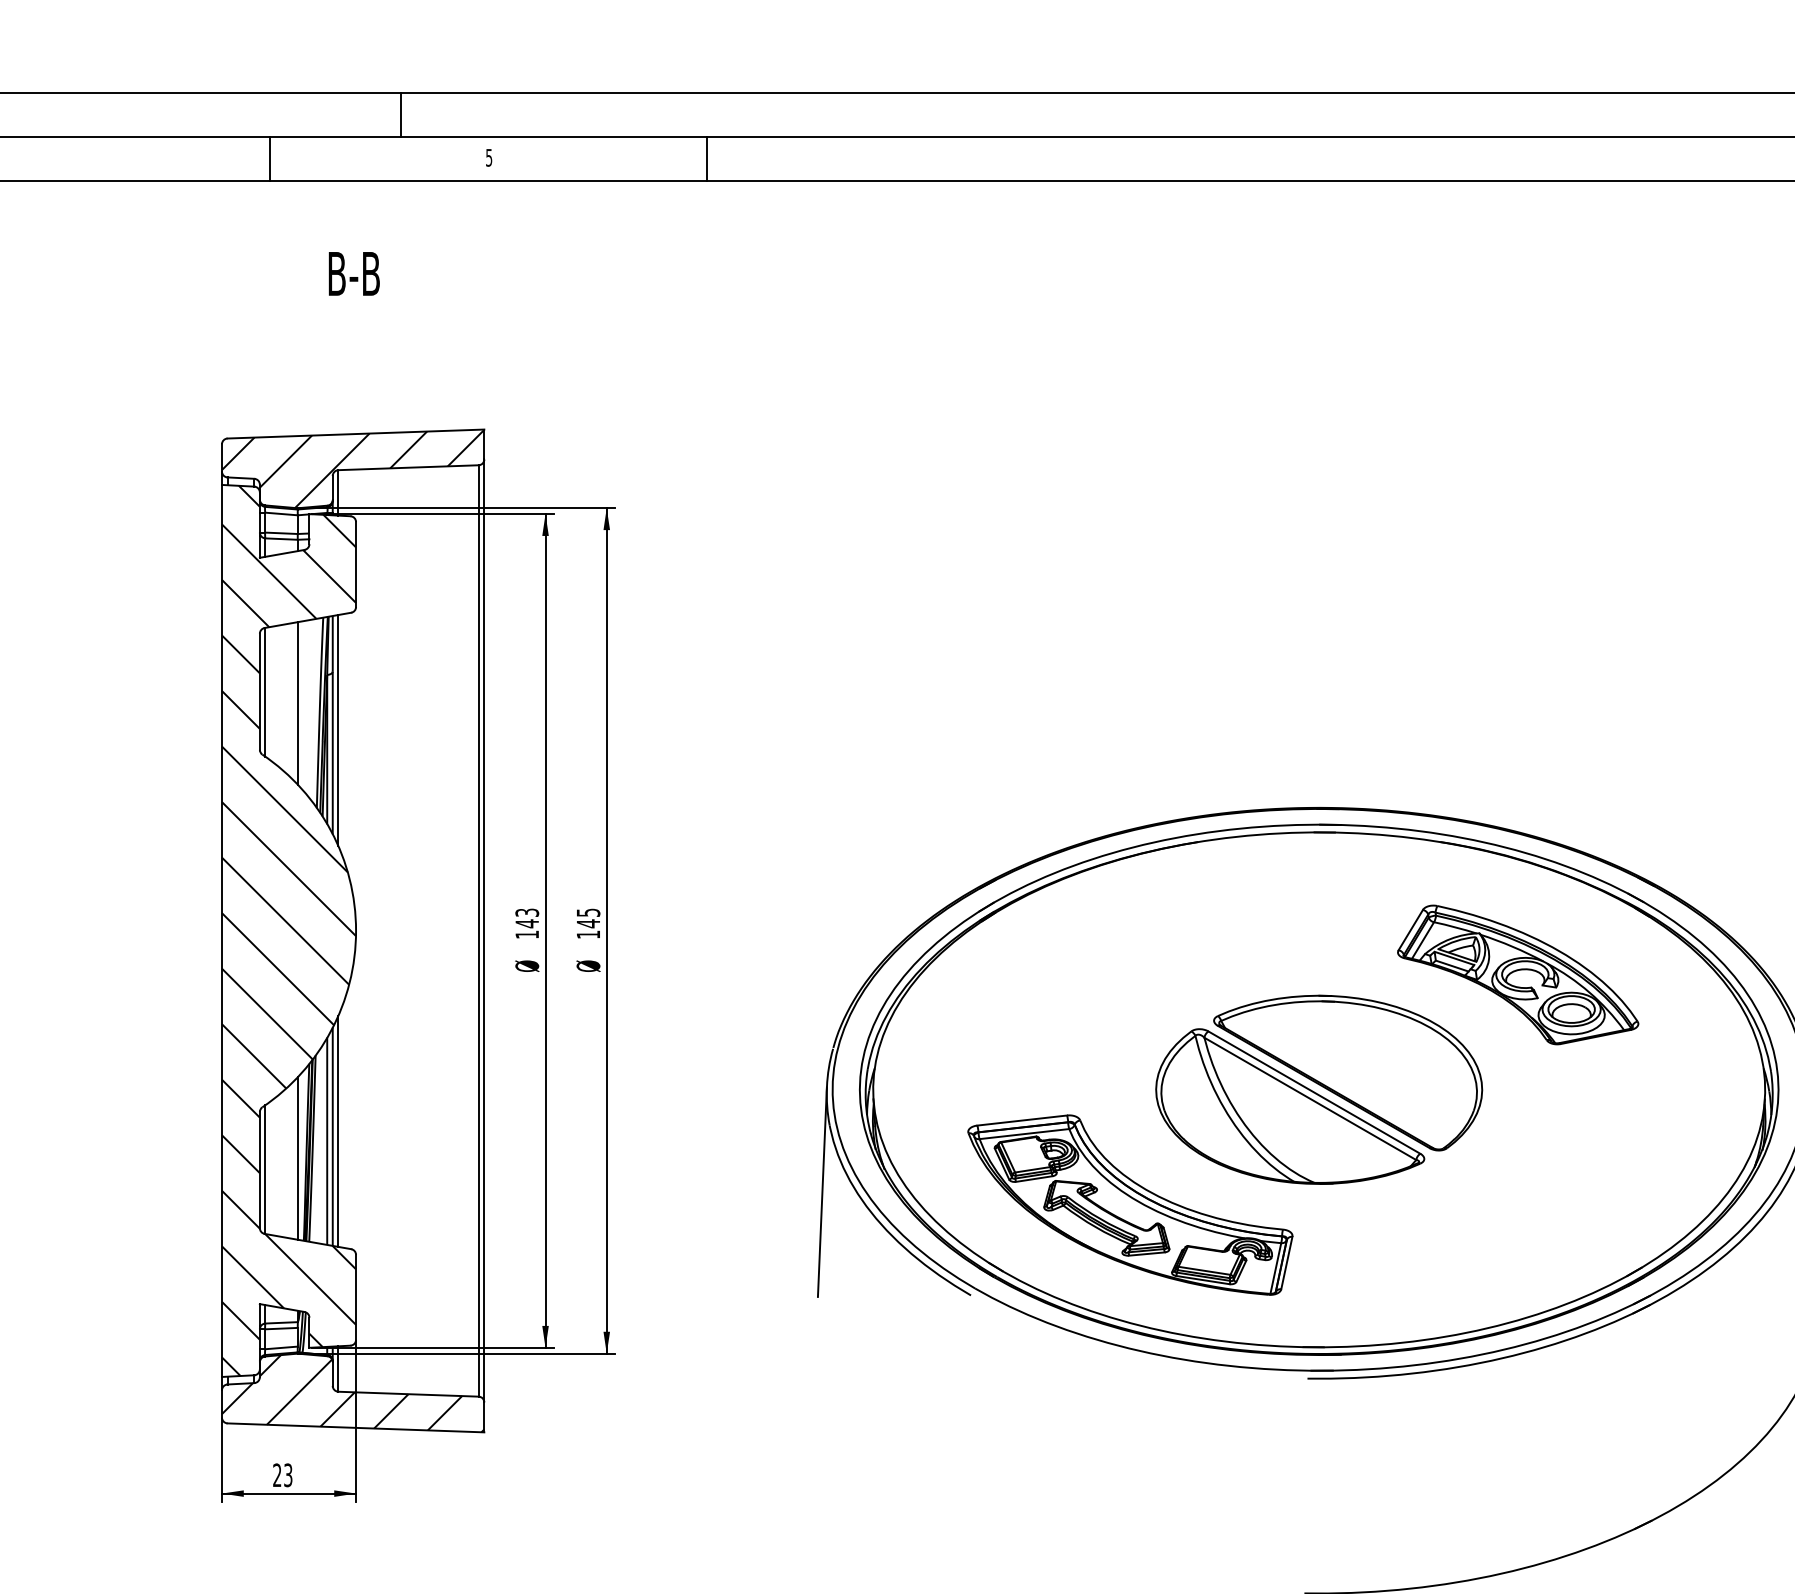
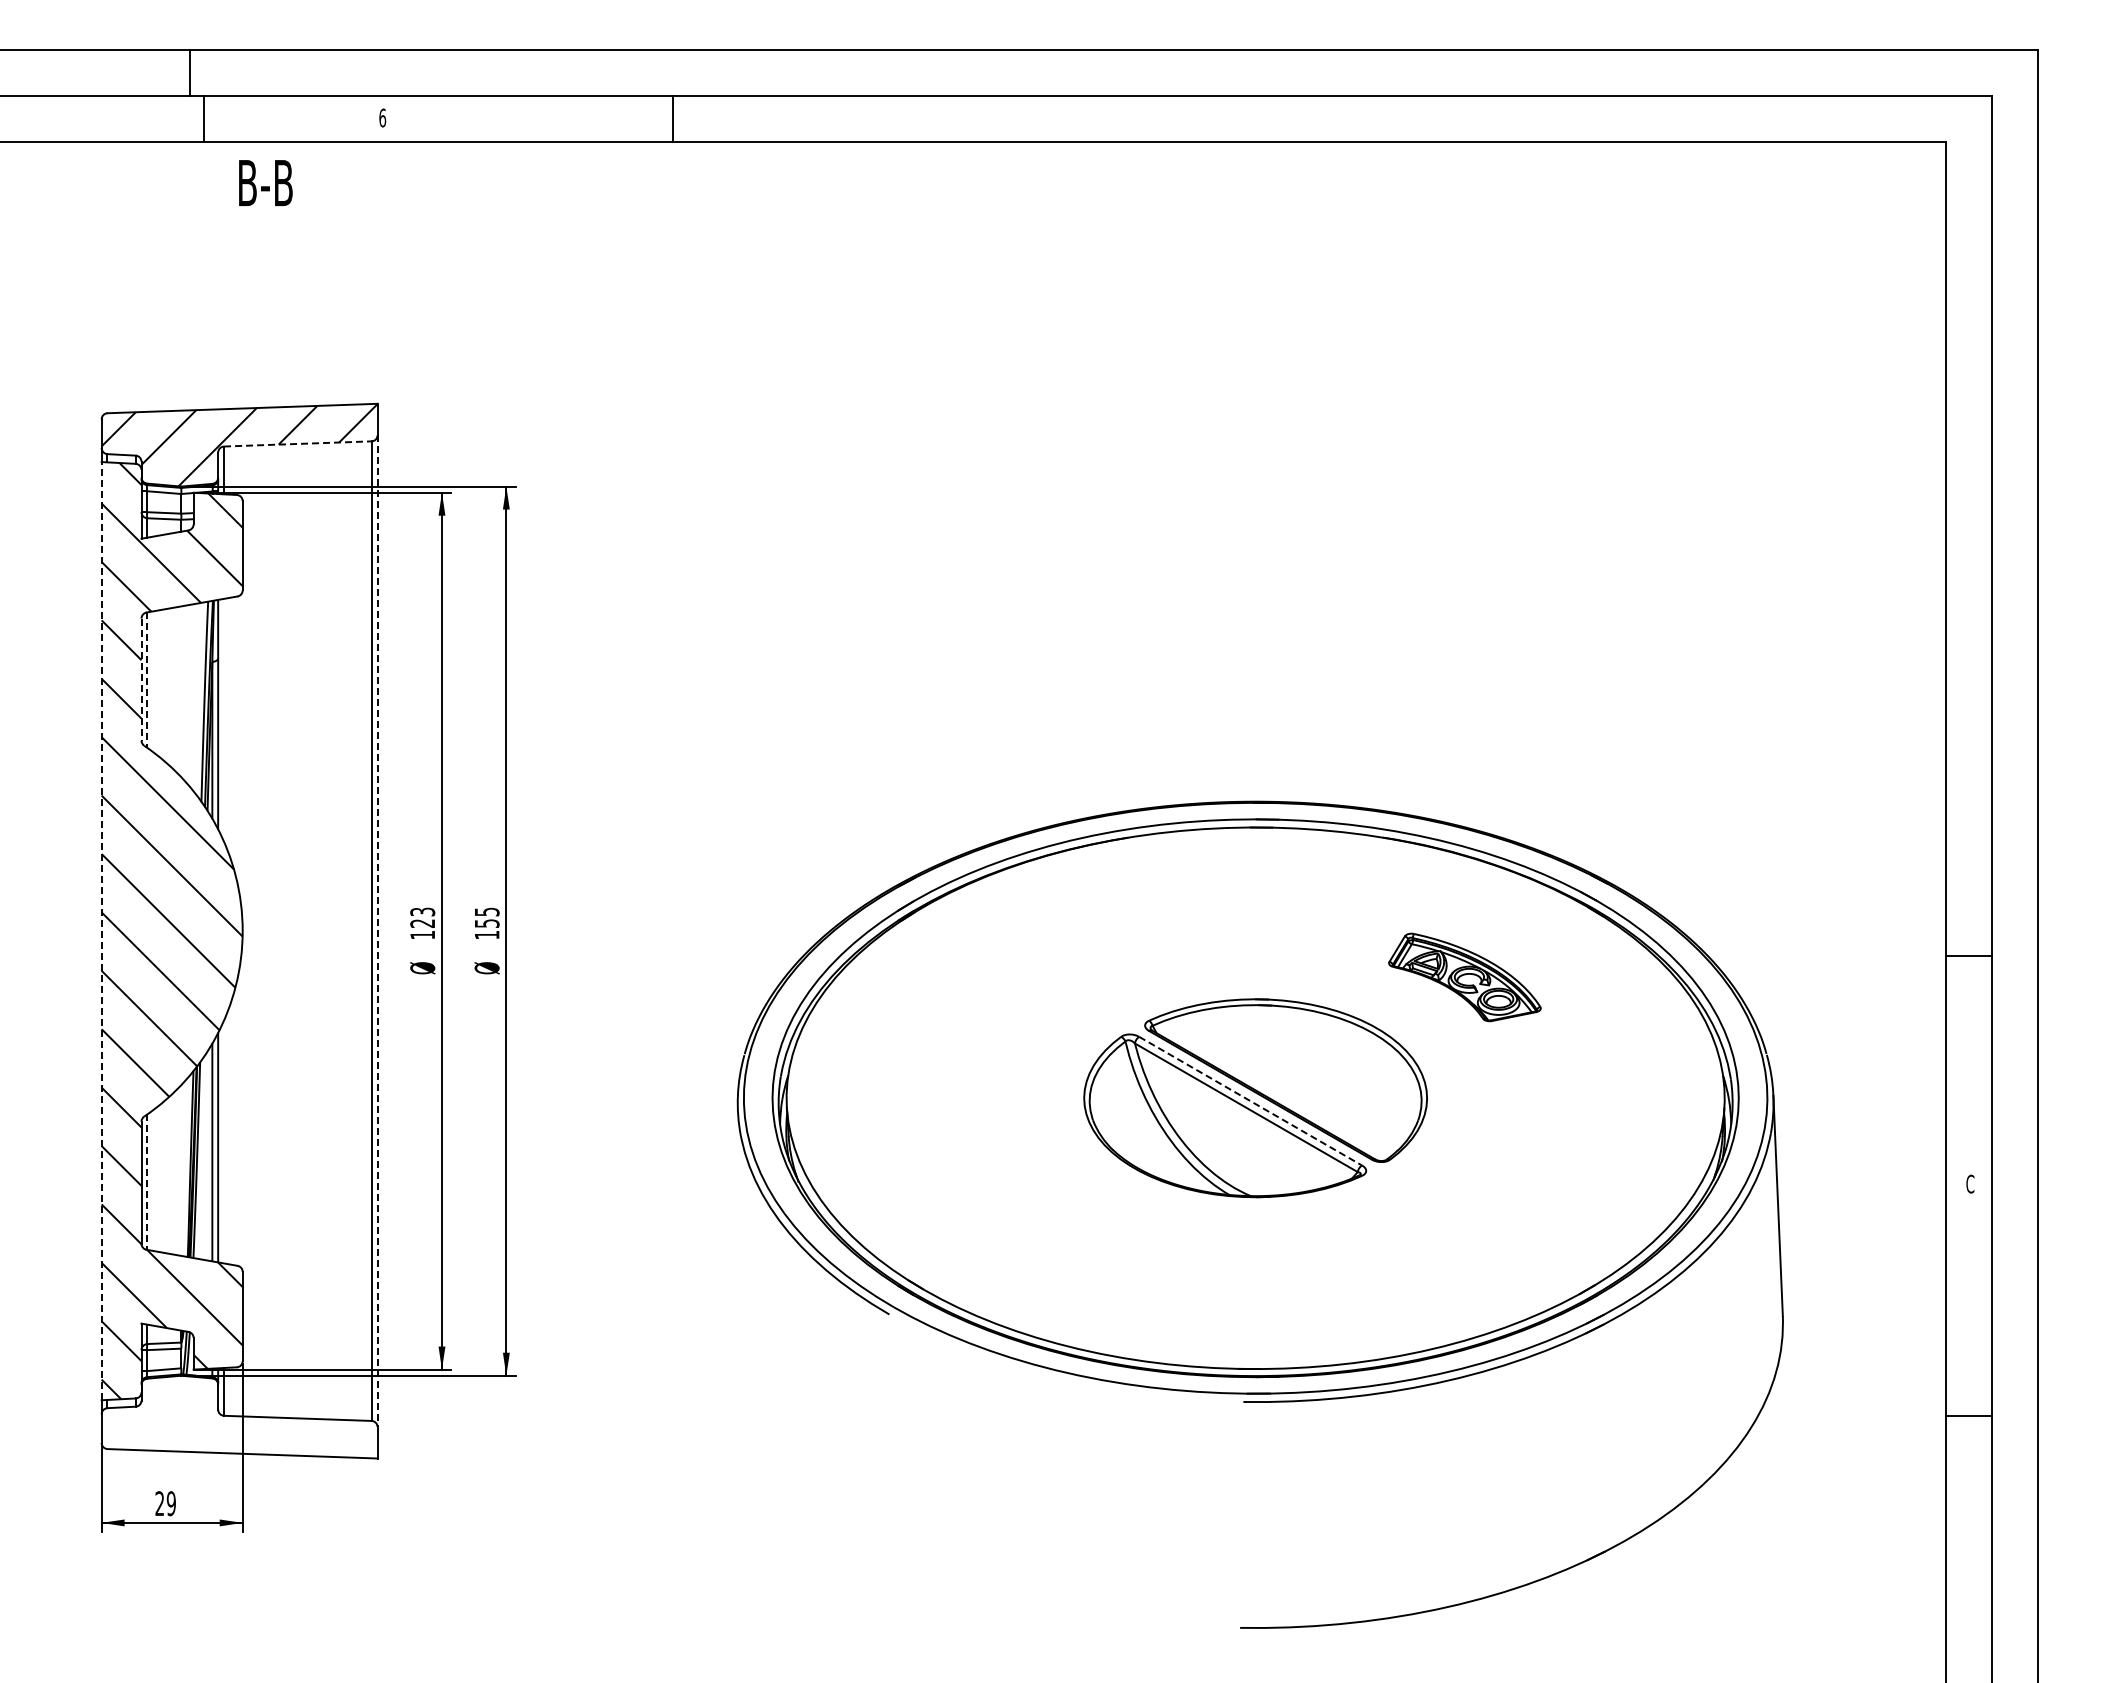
line: (401, 115) -> (190, 73), moved
text: (488, 157) -> (382, 117), 5 -> 6
line: (270, 159) -> (204, 119), moved
line: (707, 159) -> (673, 119), moved
text: (353, 273) -> (265, 182), moved
line: (408, 467) -> (297, 443), solid -> dashed
line: (259, 692) -> (141, 680), solid -> dashed
line: (265, 692) -> (147, 680), solid -> dashed
line: (297, 703) -> (181, 691), removed
line: (338, 729) -> (224, 719), removed
text: (527, 923) -> (422, 923), 143 -> 123
text: (588, 923) -> (487, 923), 145 -> 155
line: (221, 930) -> (101, 930), solid -> dashed
line: (484, 931) -> (377, 931), solid -> dashed
part: (1517, 975) -> (1464, 977), size x0.6
line: (1314, 1092) -> (1250, 1101), solid -> dashed
line: (338, 1130) -> (224, 1141), removed
line: (297, 1158) -> (181, 1170), removed
line: (265, 1169) -> (147, 1182), solid -> dashed
line: (821, 1191) -> (732, 1205), removed
part: (1129, 1205) -> (1056, 1219), removed
hatch: (353, 1393) -> (239, 1417), removed
text: (287, 1475) -> (170, 1503), 23 -> 29

